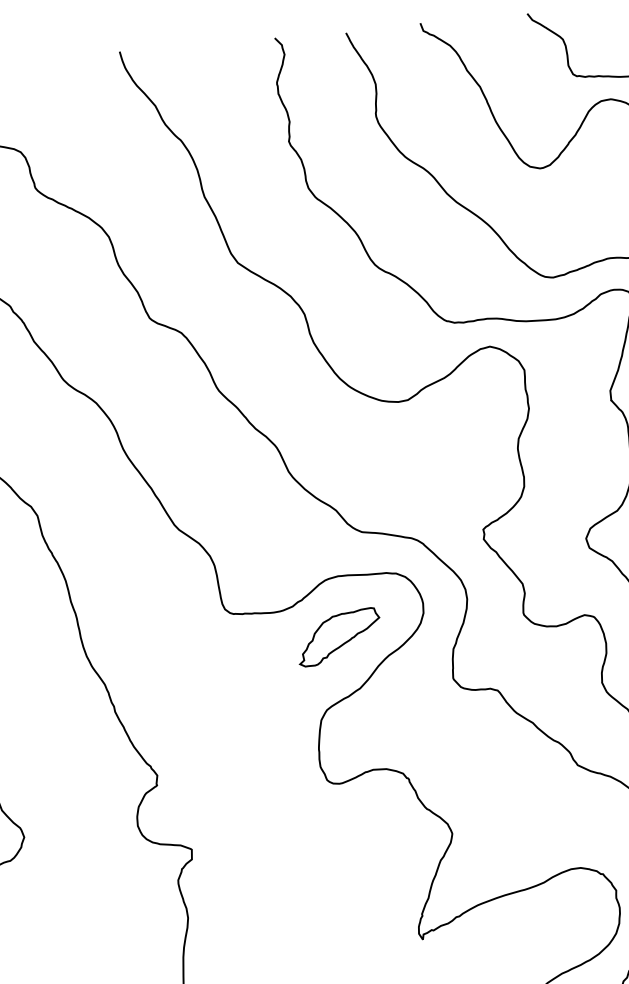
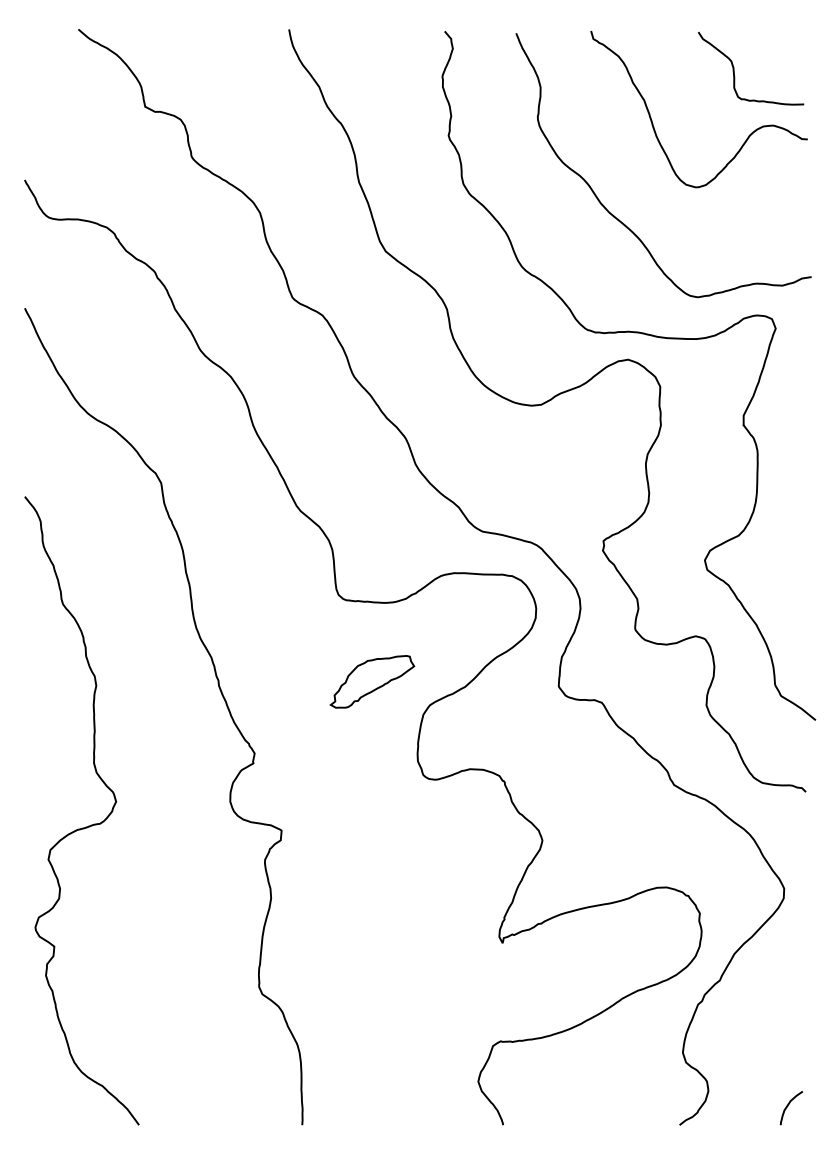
part: (339, 636) -> (372, 681), moved

